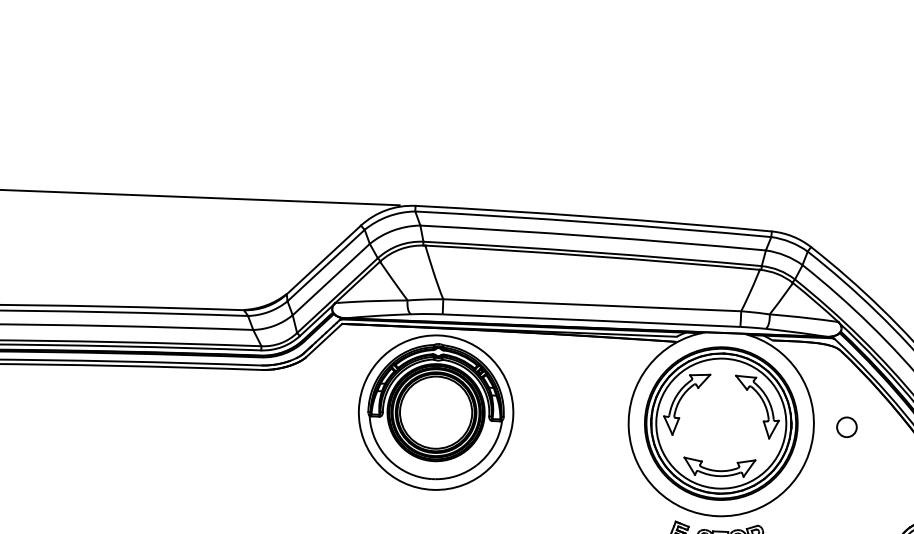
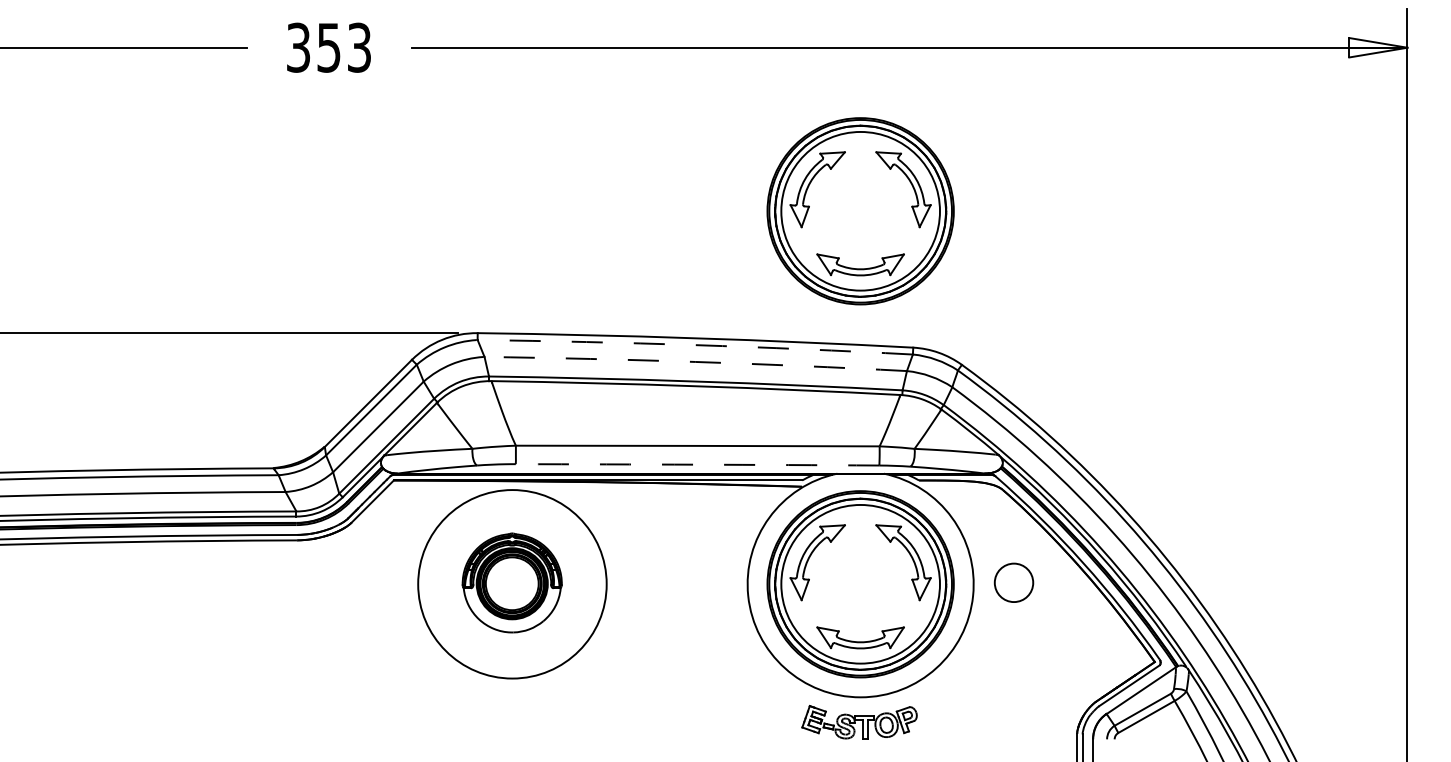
part: (732, 118) -> (860, 211), added
arc: (593, 222) -> (695, 345), solid -> dashed
arc: (593, 235) -> (695, 361), solid -> dashed
arc: (591, 320) -> (697, 464), solid -> dashed
part: (435, 411) -> (511, 582), size x0.6
circle: (846, 426) -> (1013, 582), size x1.6

